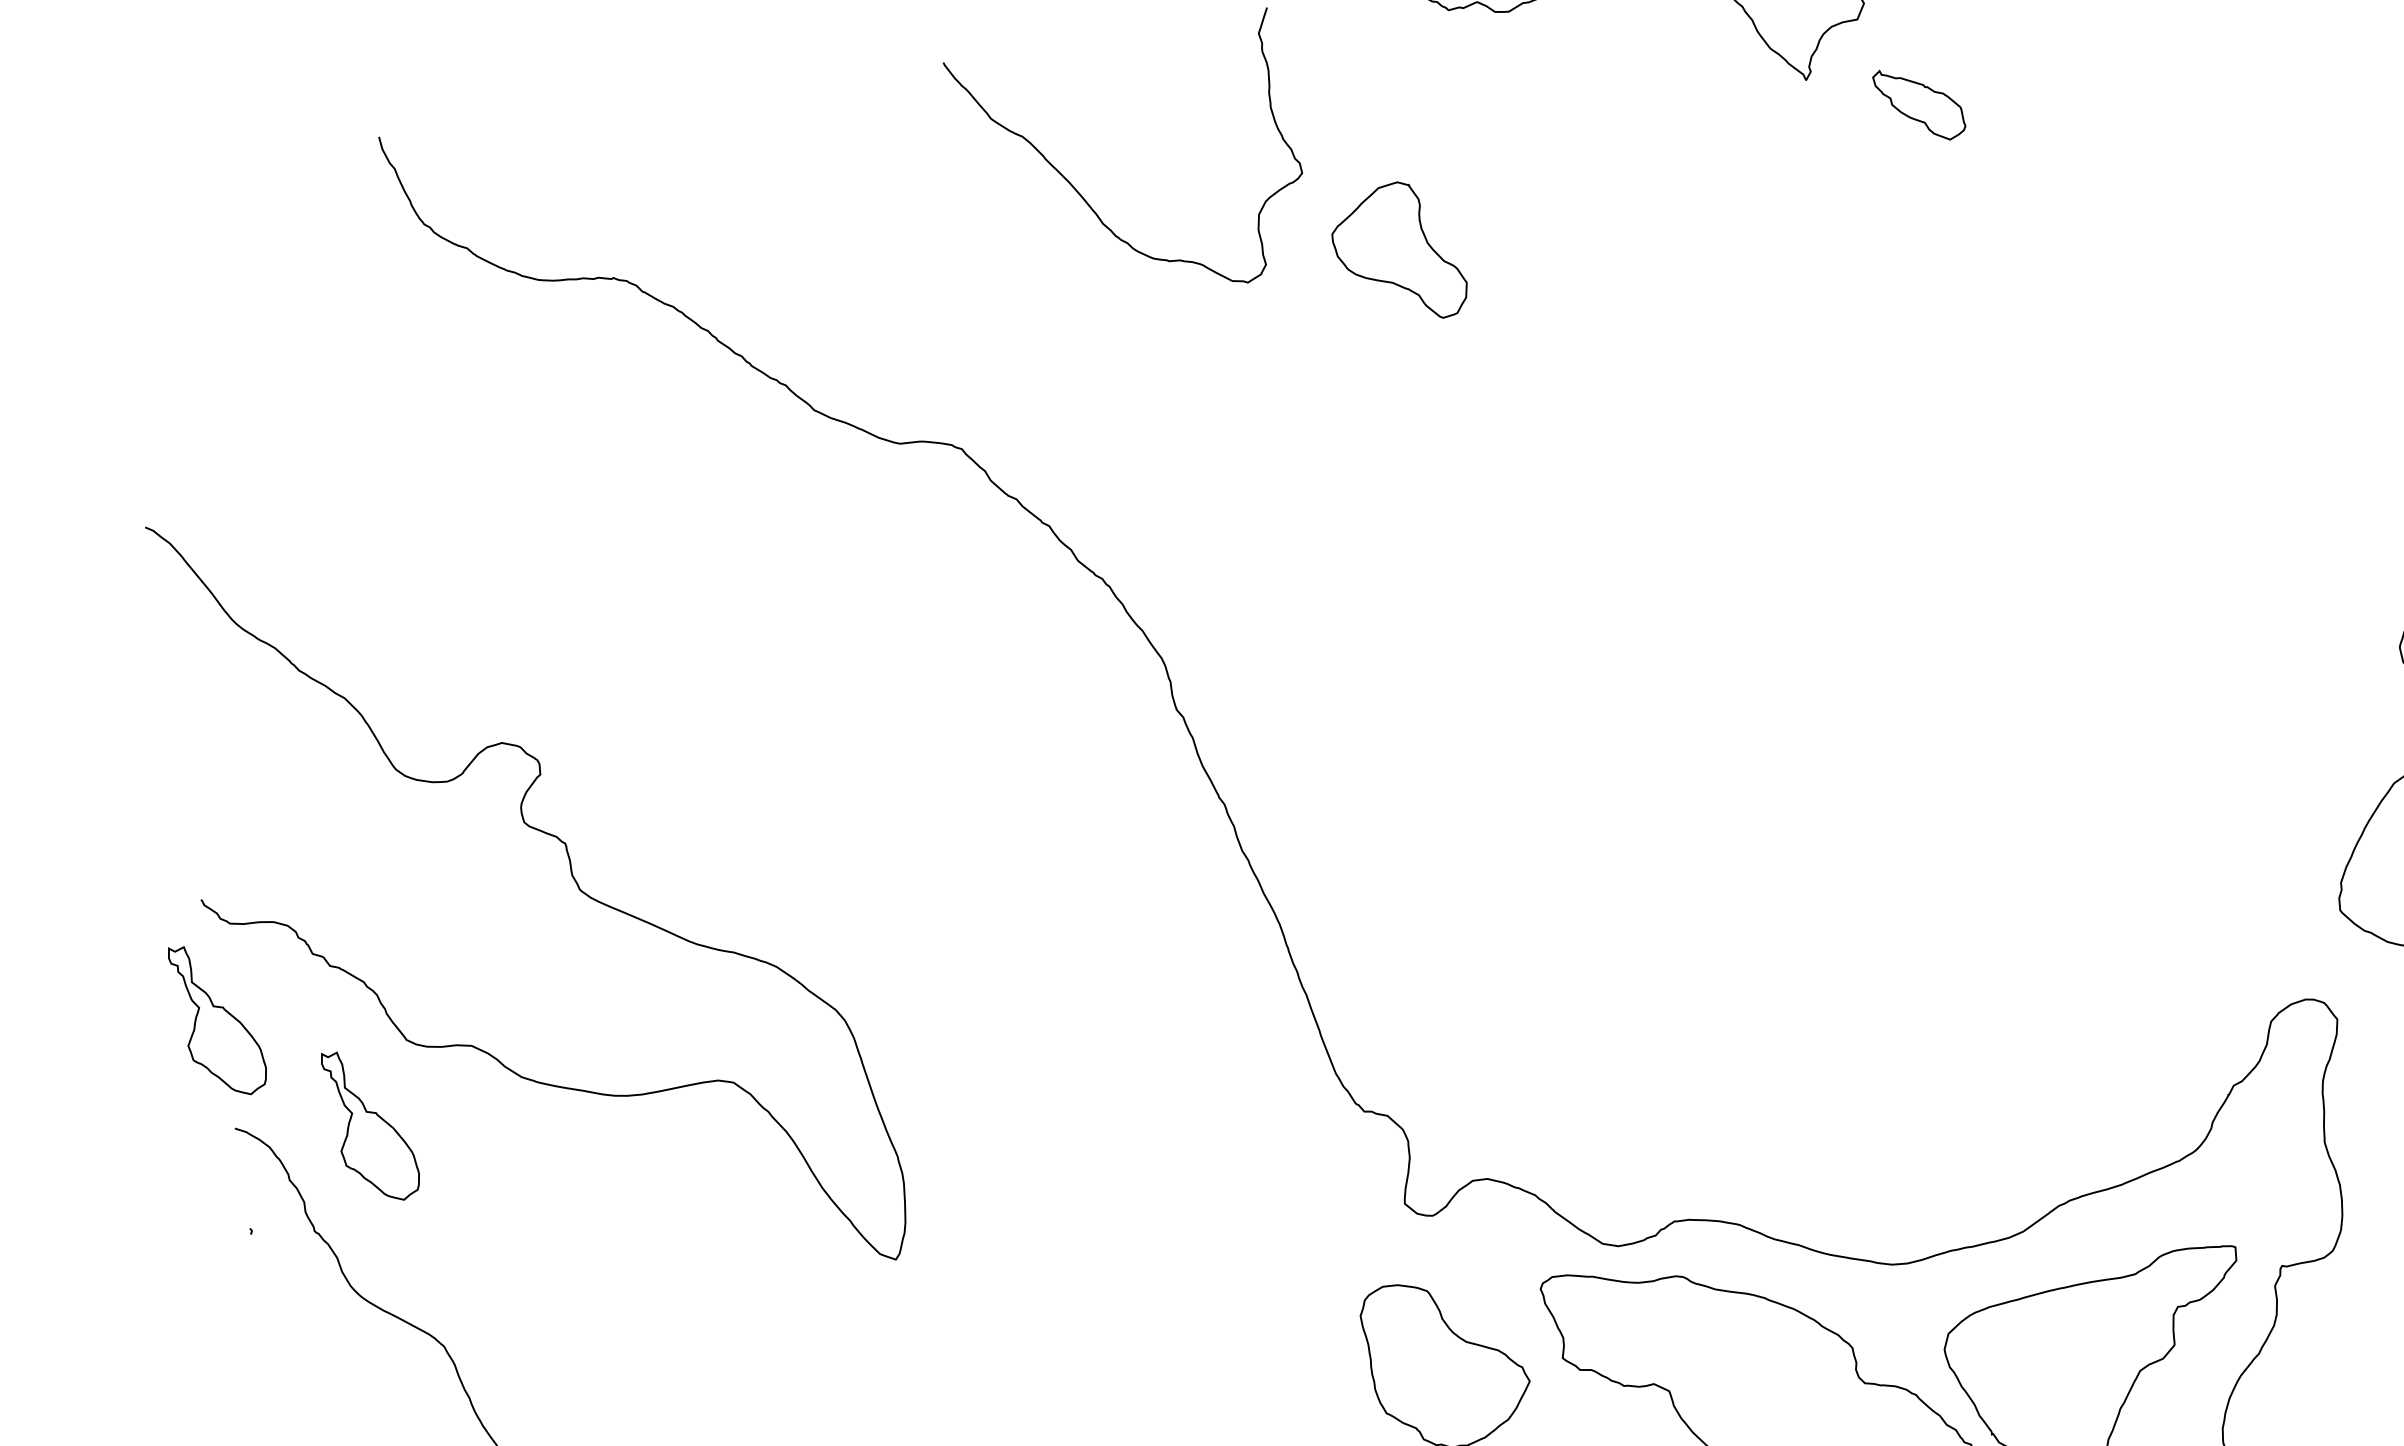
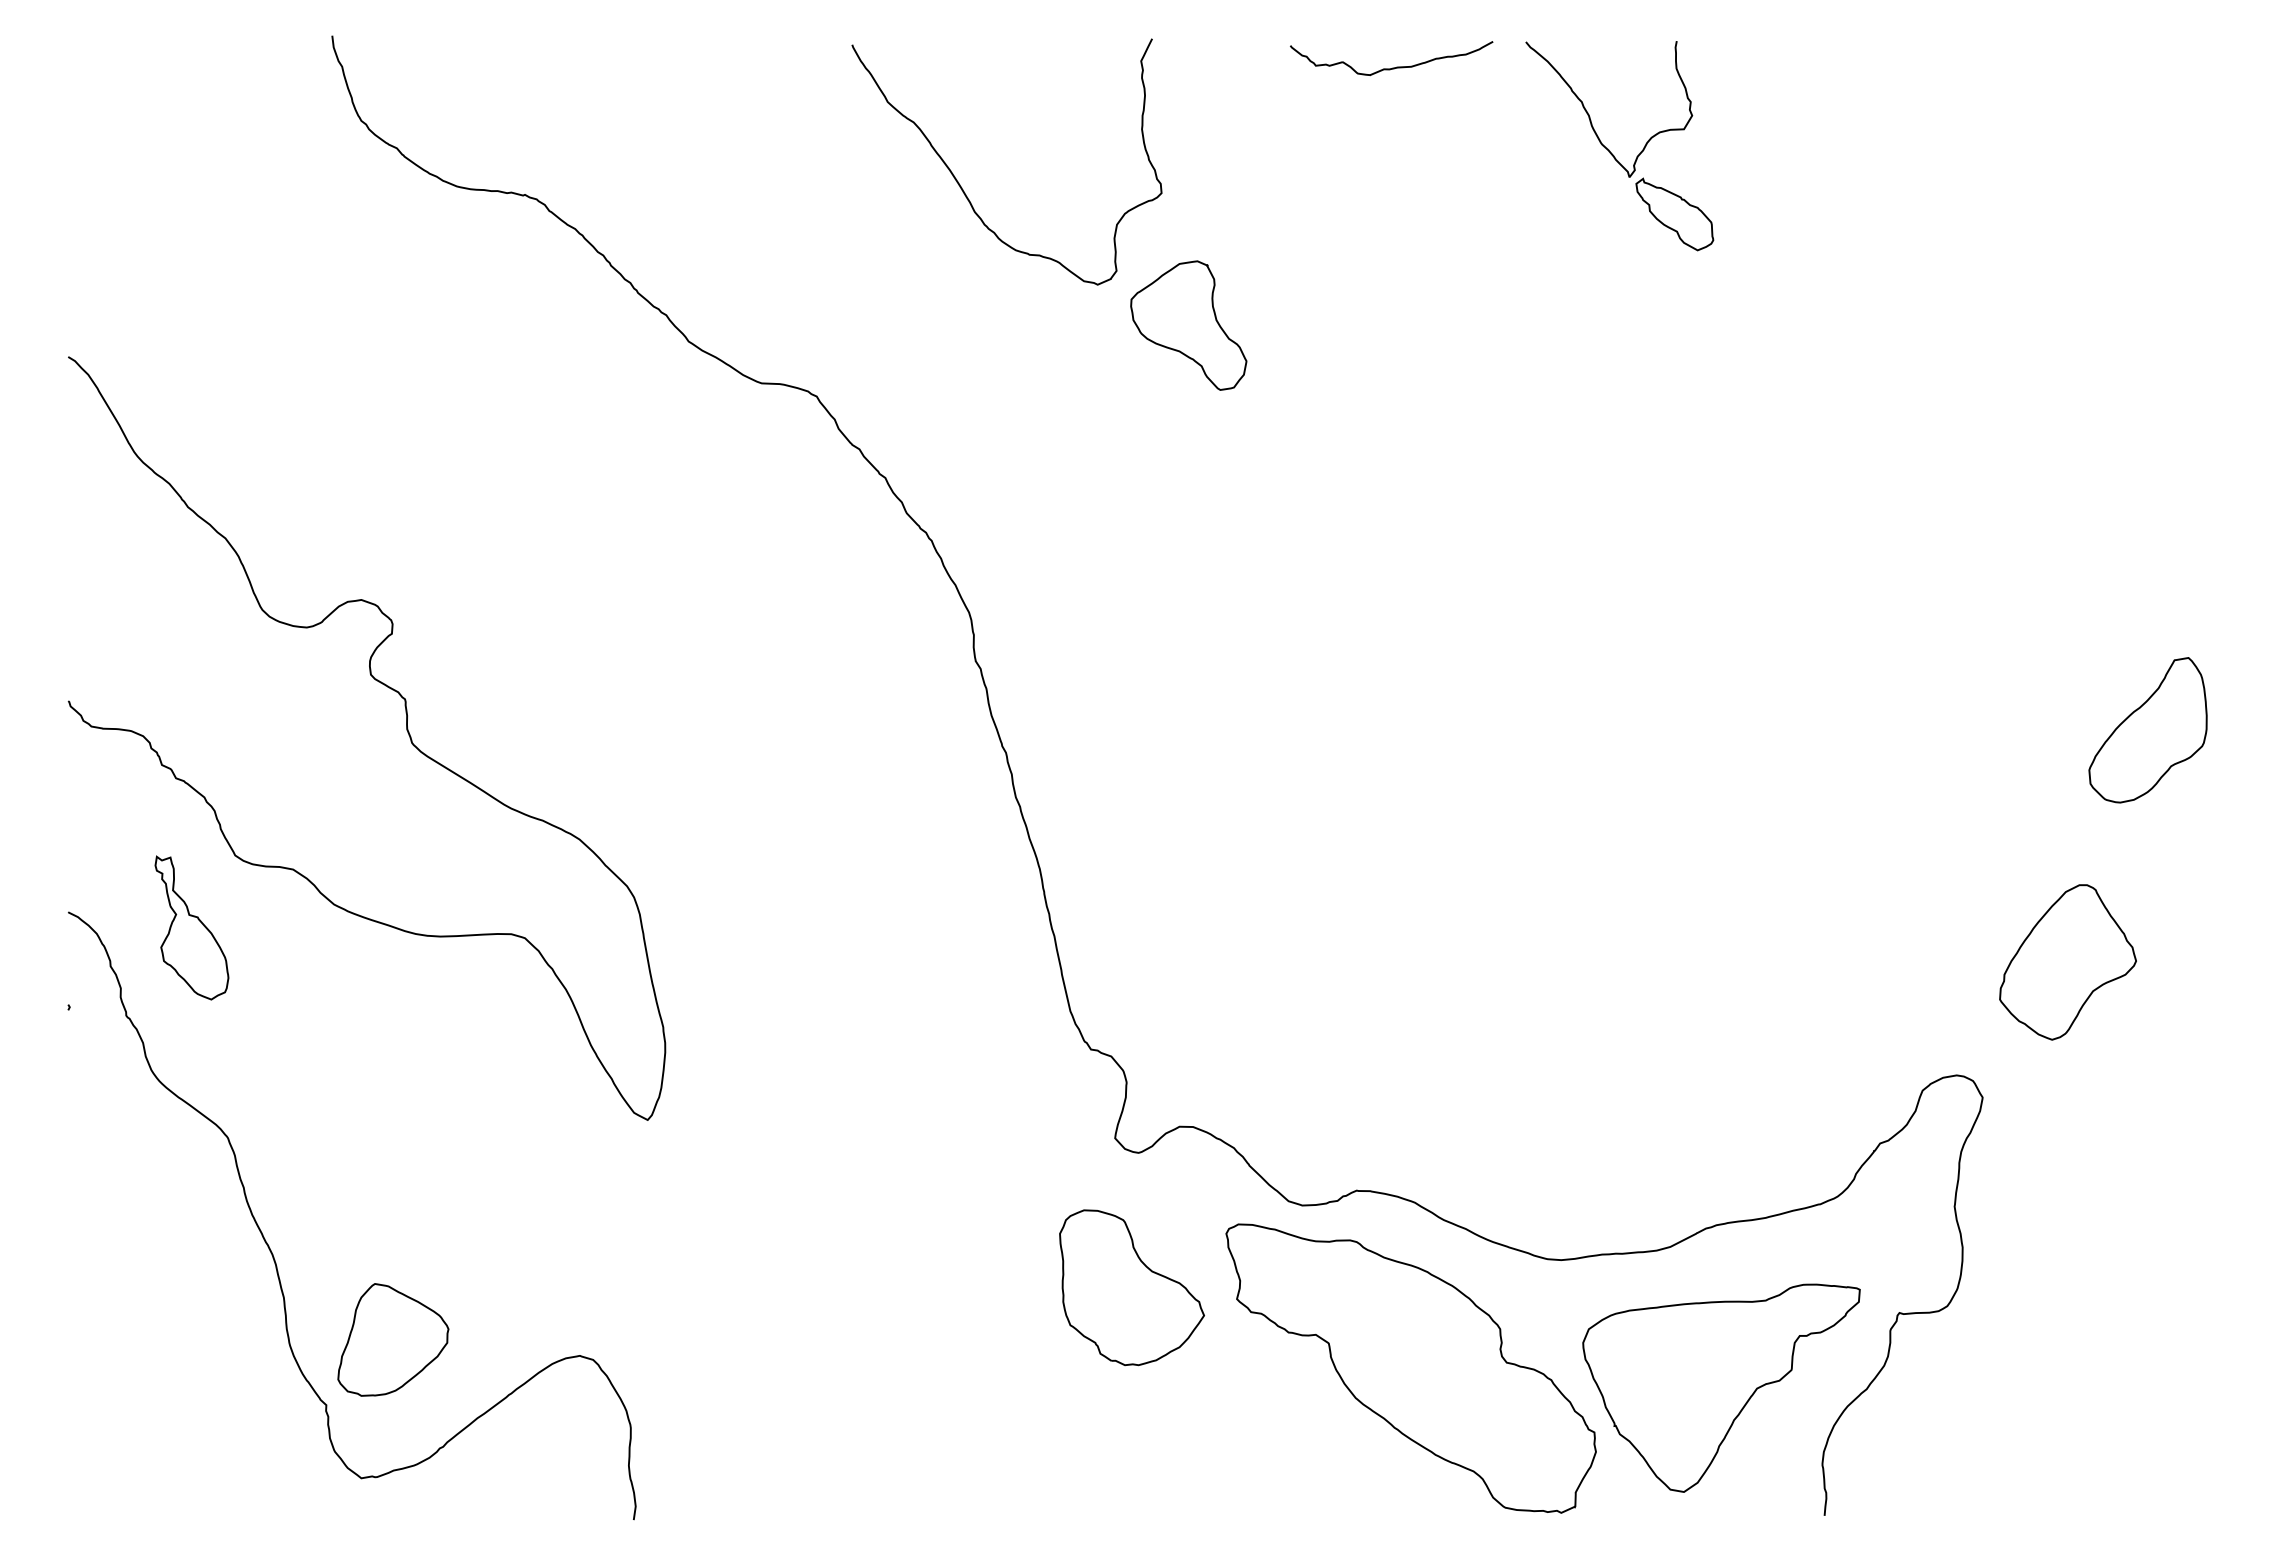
part: (1919, 104) -> (1674, 214), moved
part: (1398, 253) -> (1188, 325), moved
part: (217, 1019) -> (67, 811), removed

